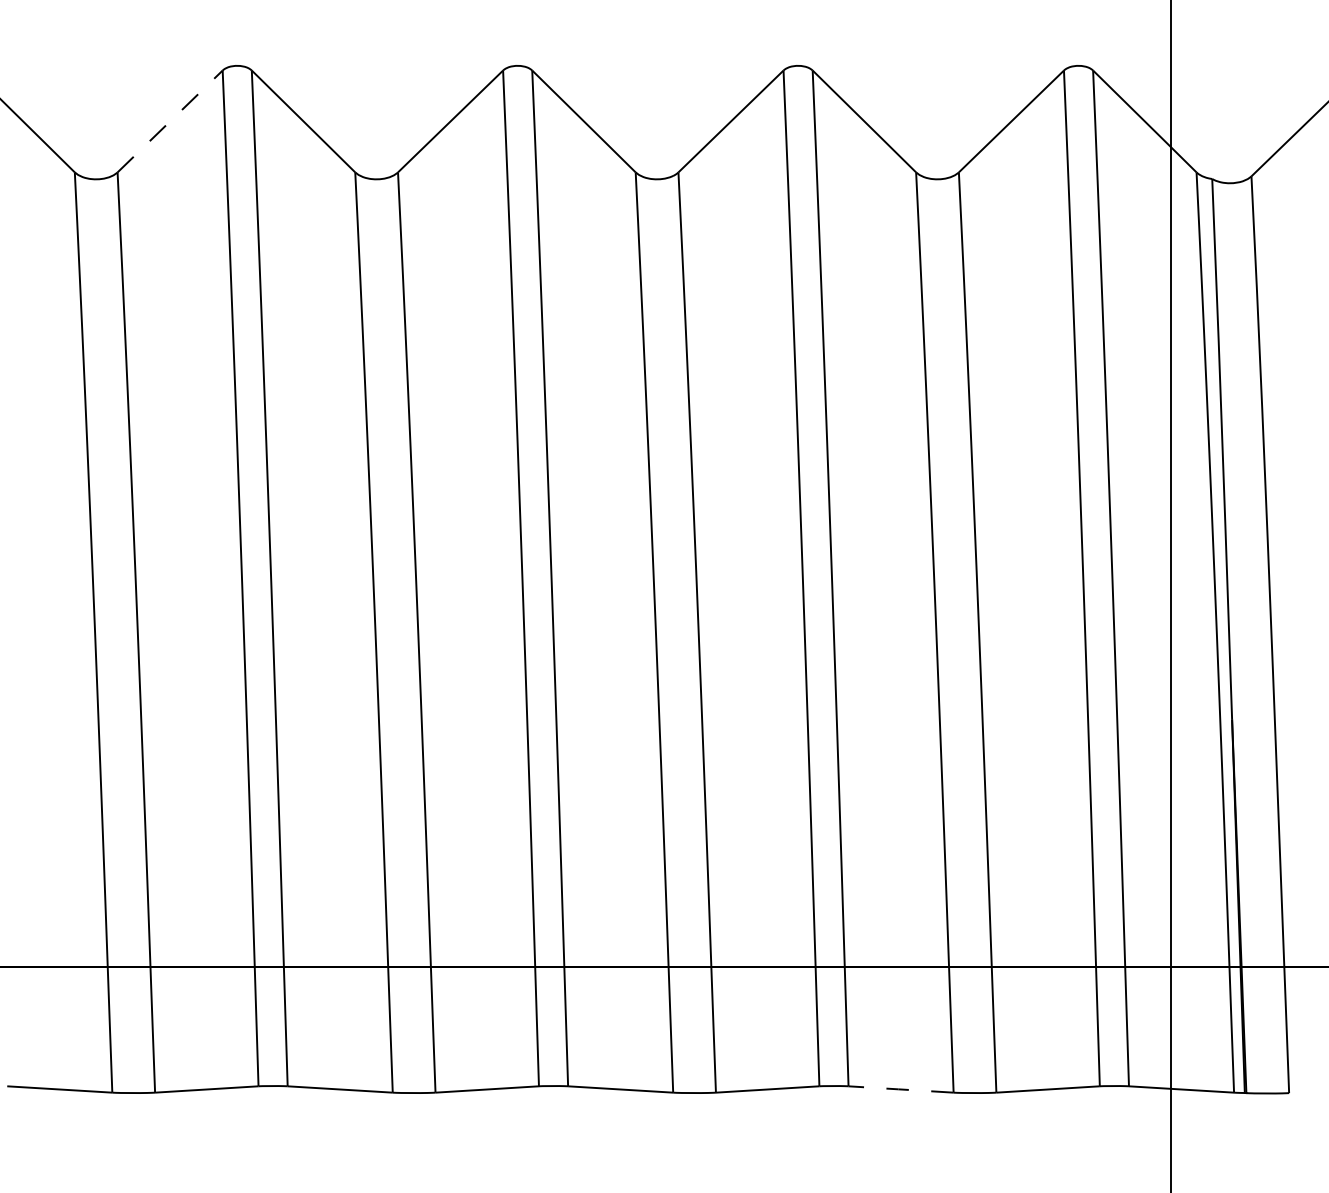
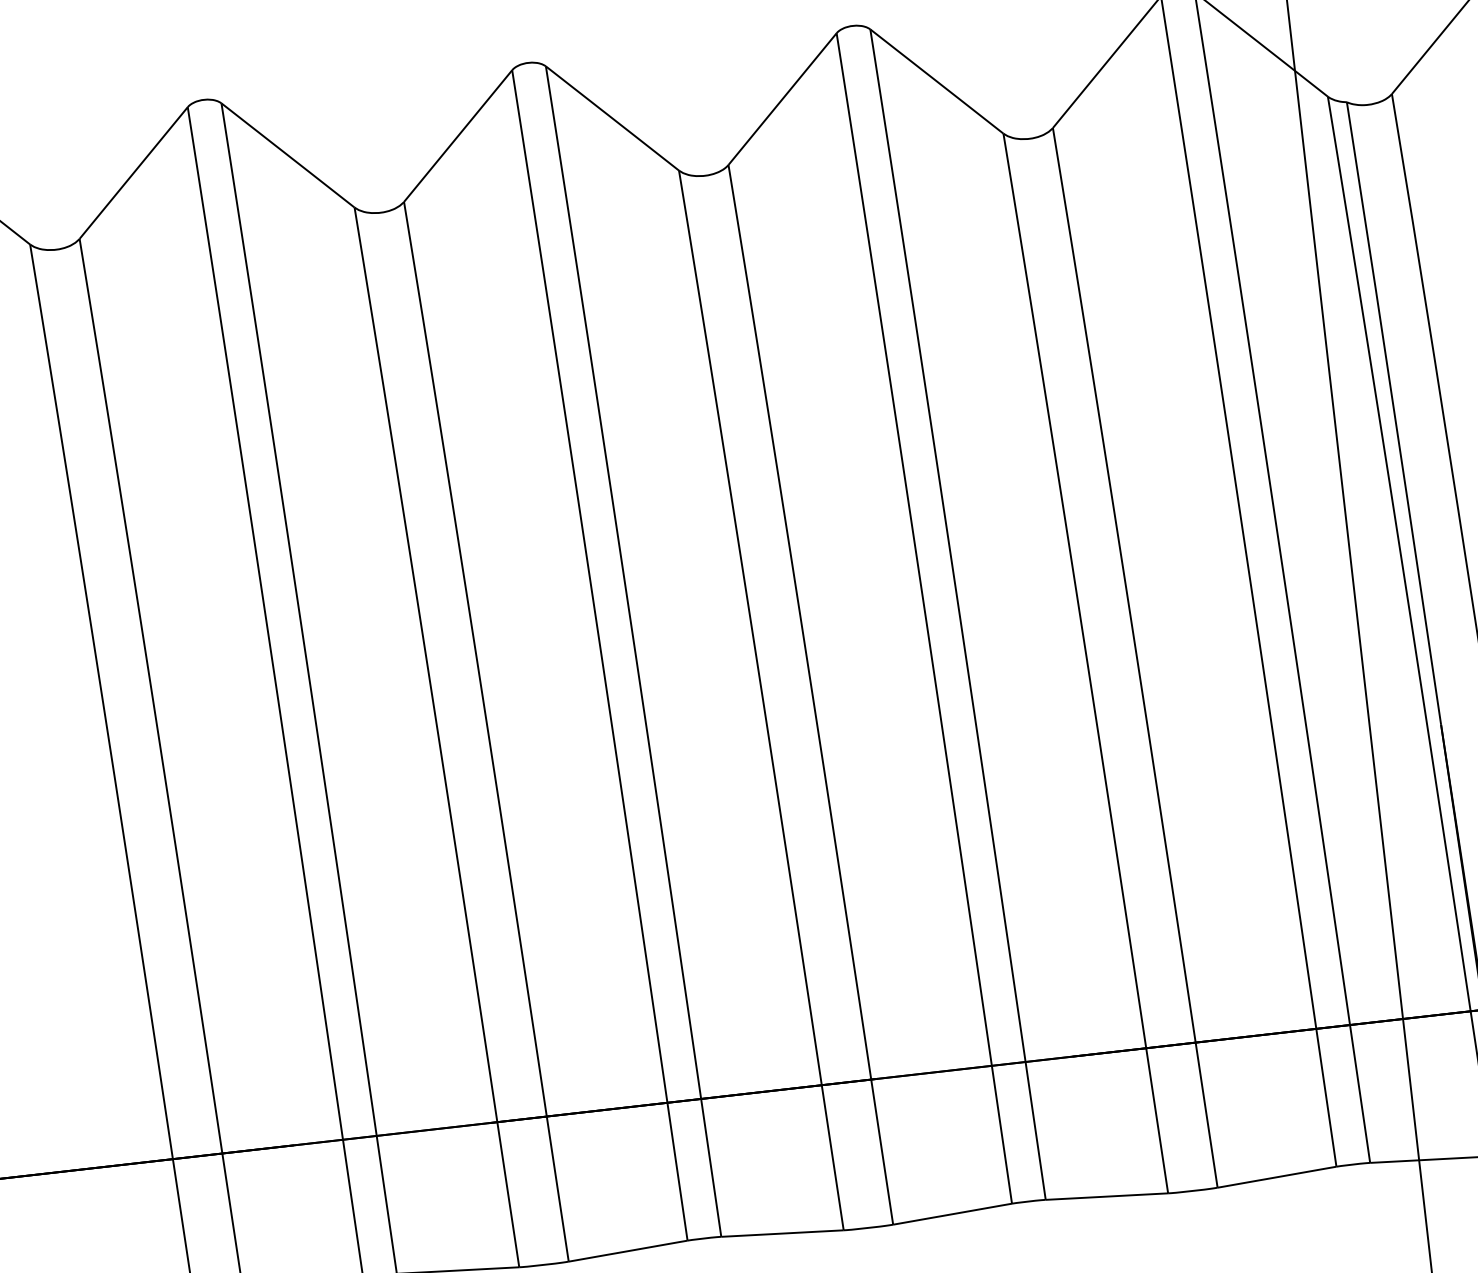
line: (170, 121) -> (134, 173), dashed -> solid
line: (901, 1089) -> (1107, 1196), dashed -> solid

